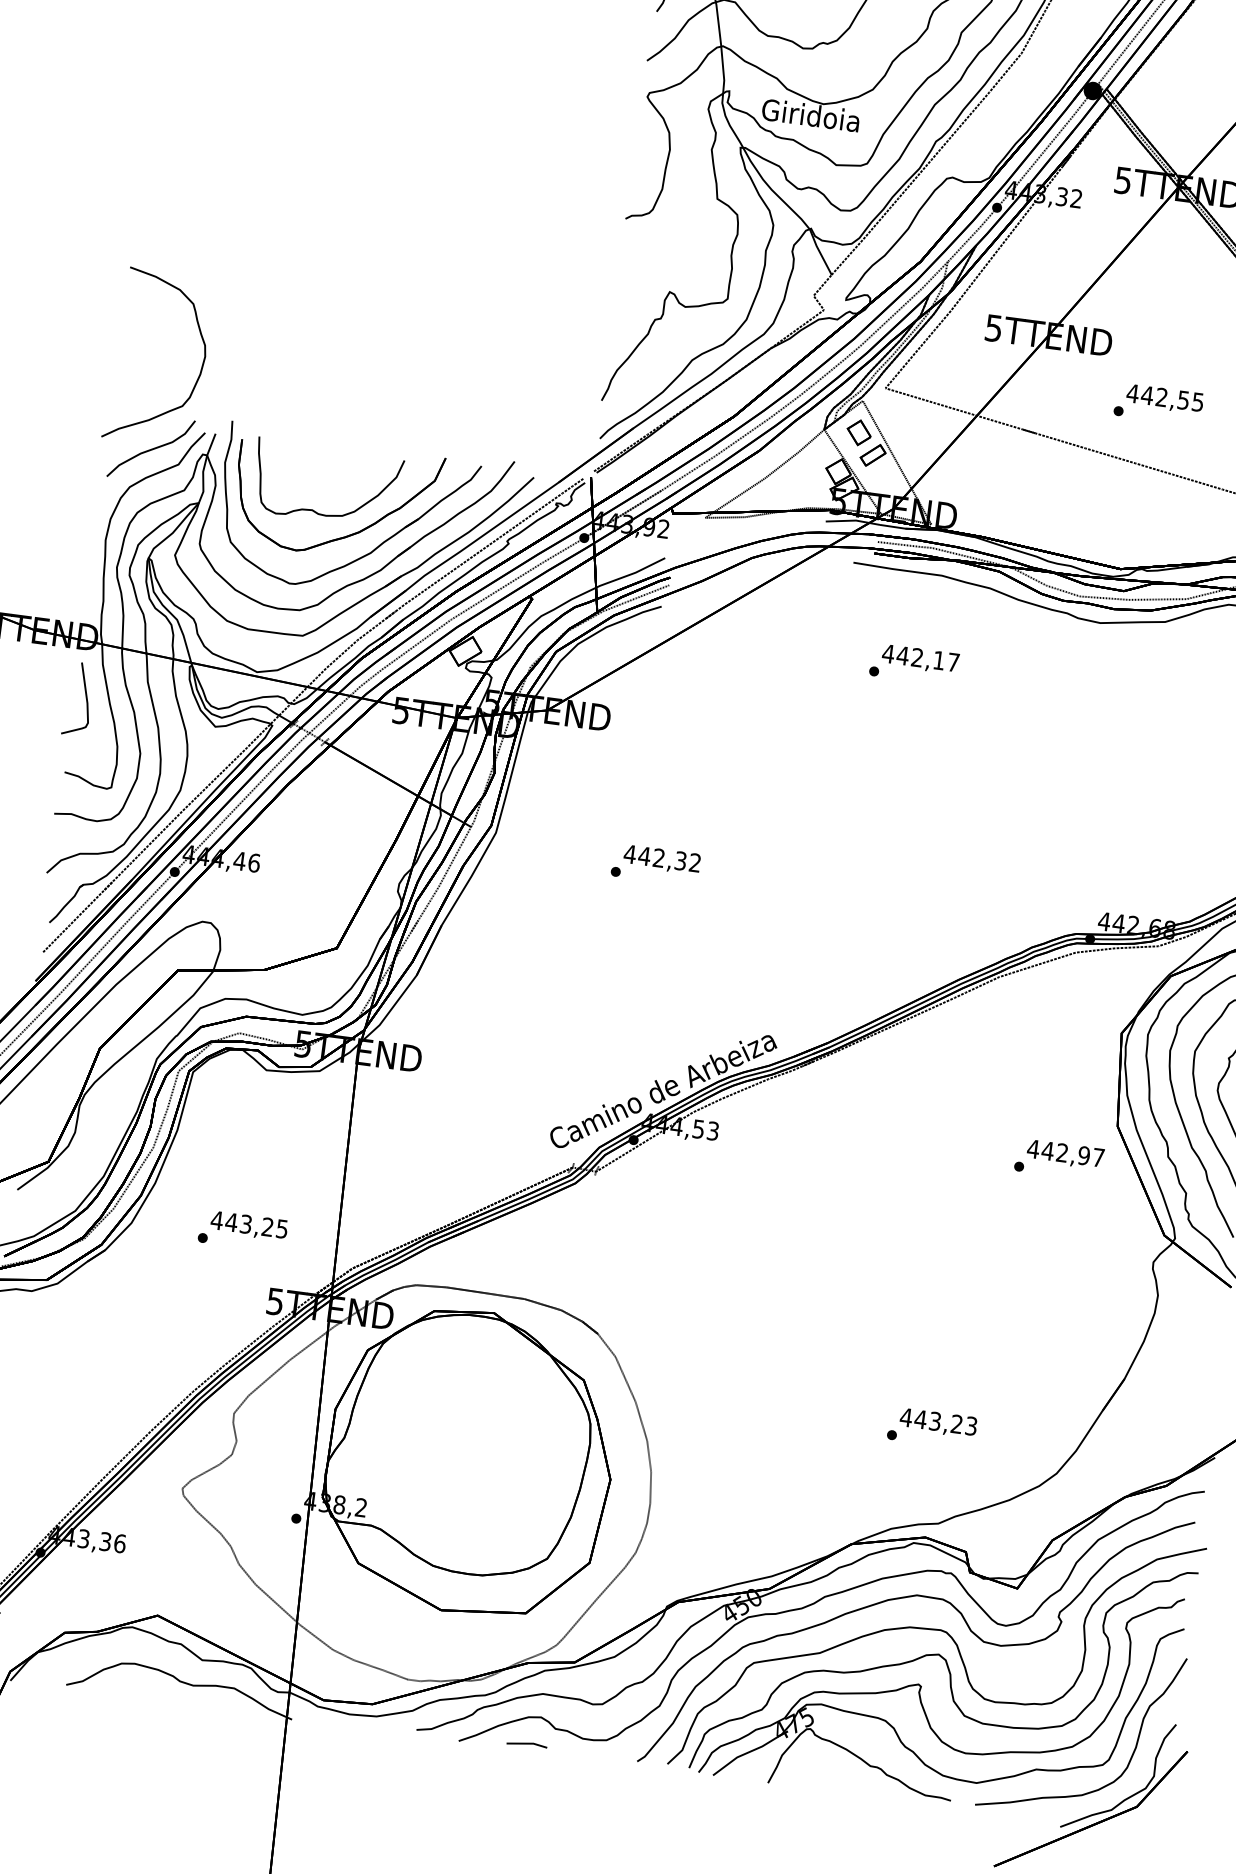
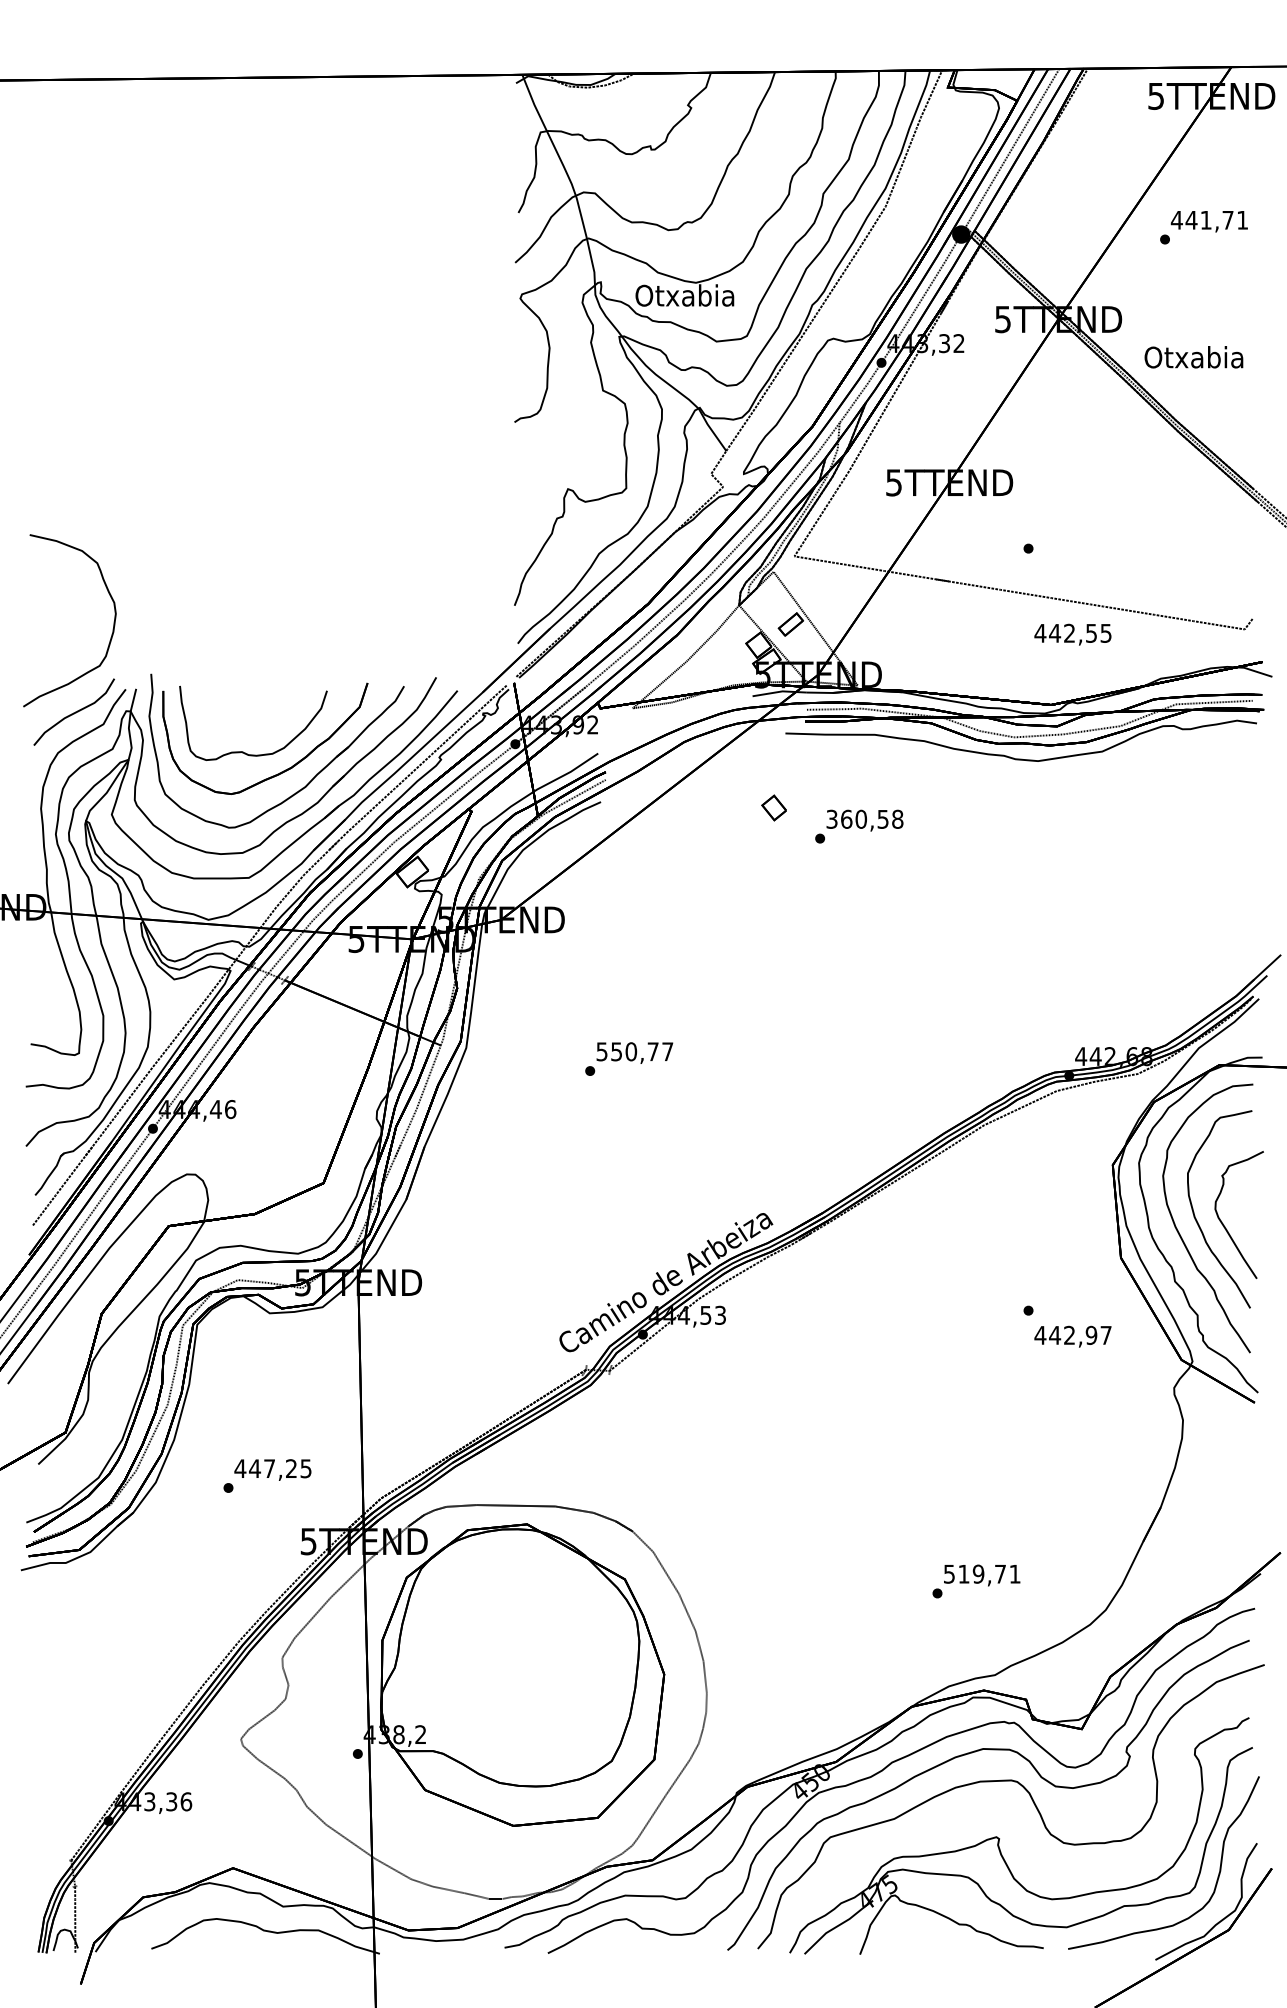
text: (810, 115) -> (684, 295), Giridoia -> Otxabia
text: (1164, 398) -> (1072, 634), moved
part: (858, 432) -> (773, 807), moved
text: (920, 657) -> (864, 818), 442,17 -> 360,58
curve: (85, 696) -> (41, 966), removed
text: (662, 858) -> (634, 1051), 442,32 -> 550,77
text: (1065, 1154) -> (1072, 1336), moved
text: (245, 1224) -> (269, 1468), 443,25 -> 447,25
text: (938, 1421) -> (981, 1573), 443,23 -> 519,71
curve: (947, 1670) -> (1023, 1819), removed
line: (526, 1744) -> (615, 1947), removed

